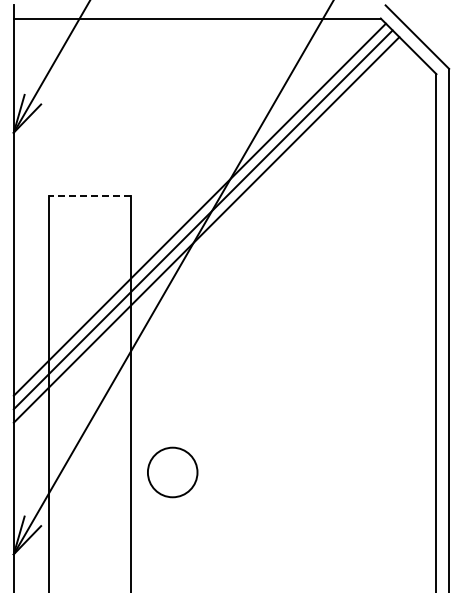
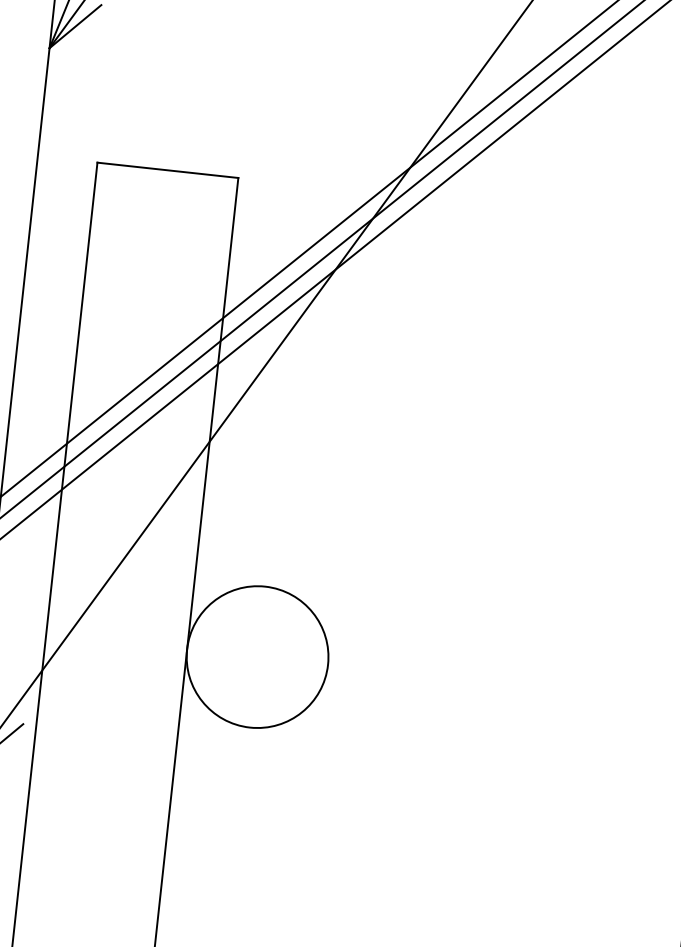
line: (89, 196) -> (166, 171), dashed -> solid
circle: (172, 472) -> (257, 657), size x1.67

